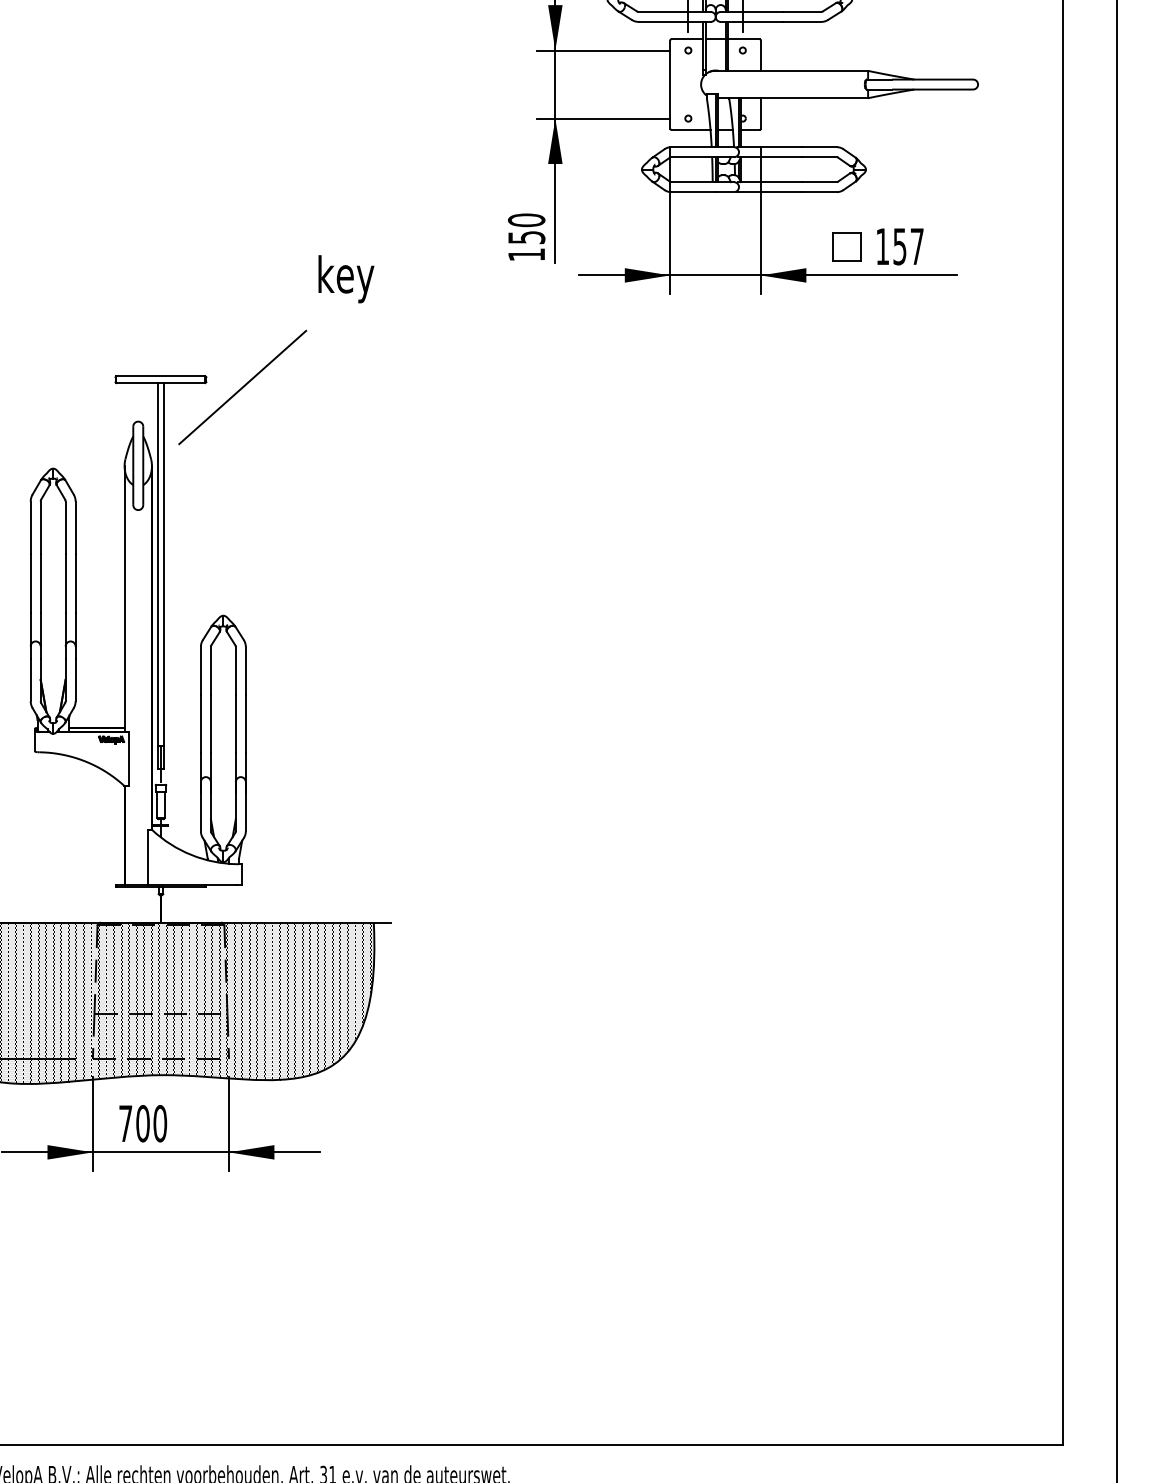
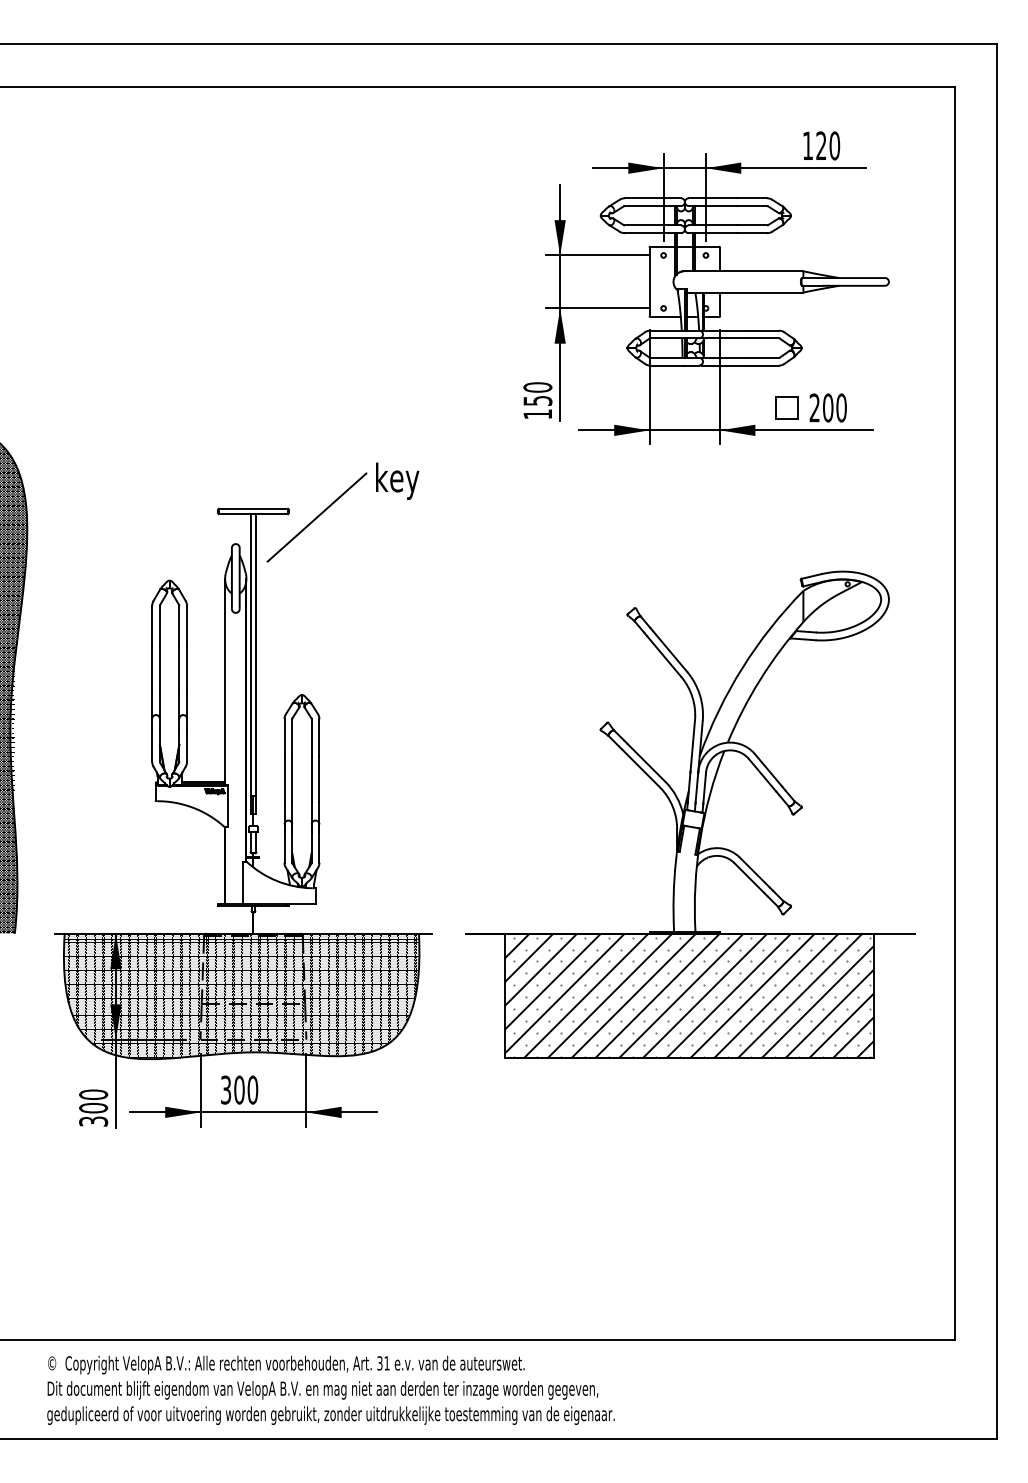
text: (899, 246) -> (827, 407), 157 -> 200
text: (346, 278) -> (397, 480), moved
part: (722, 769) -> (690, 814), added
text: (126, 1122) -> (226, 1089), 700 -> 300

